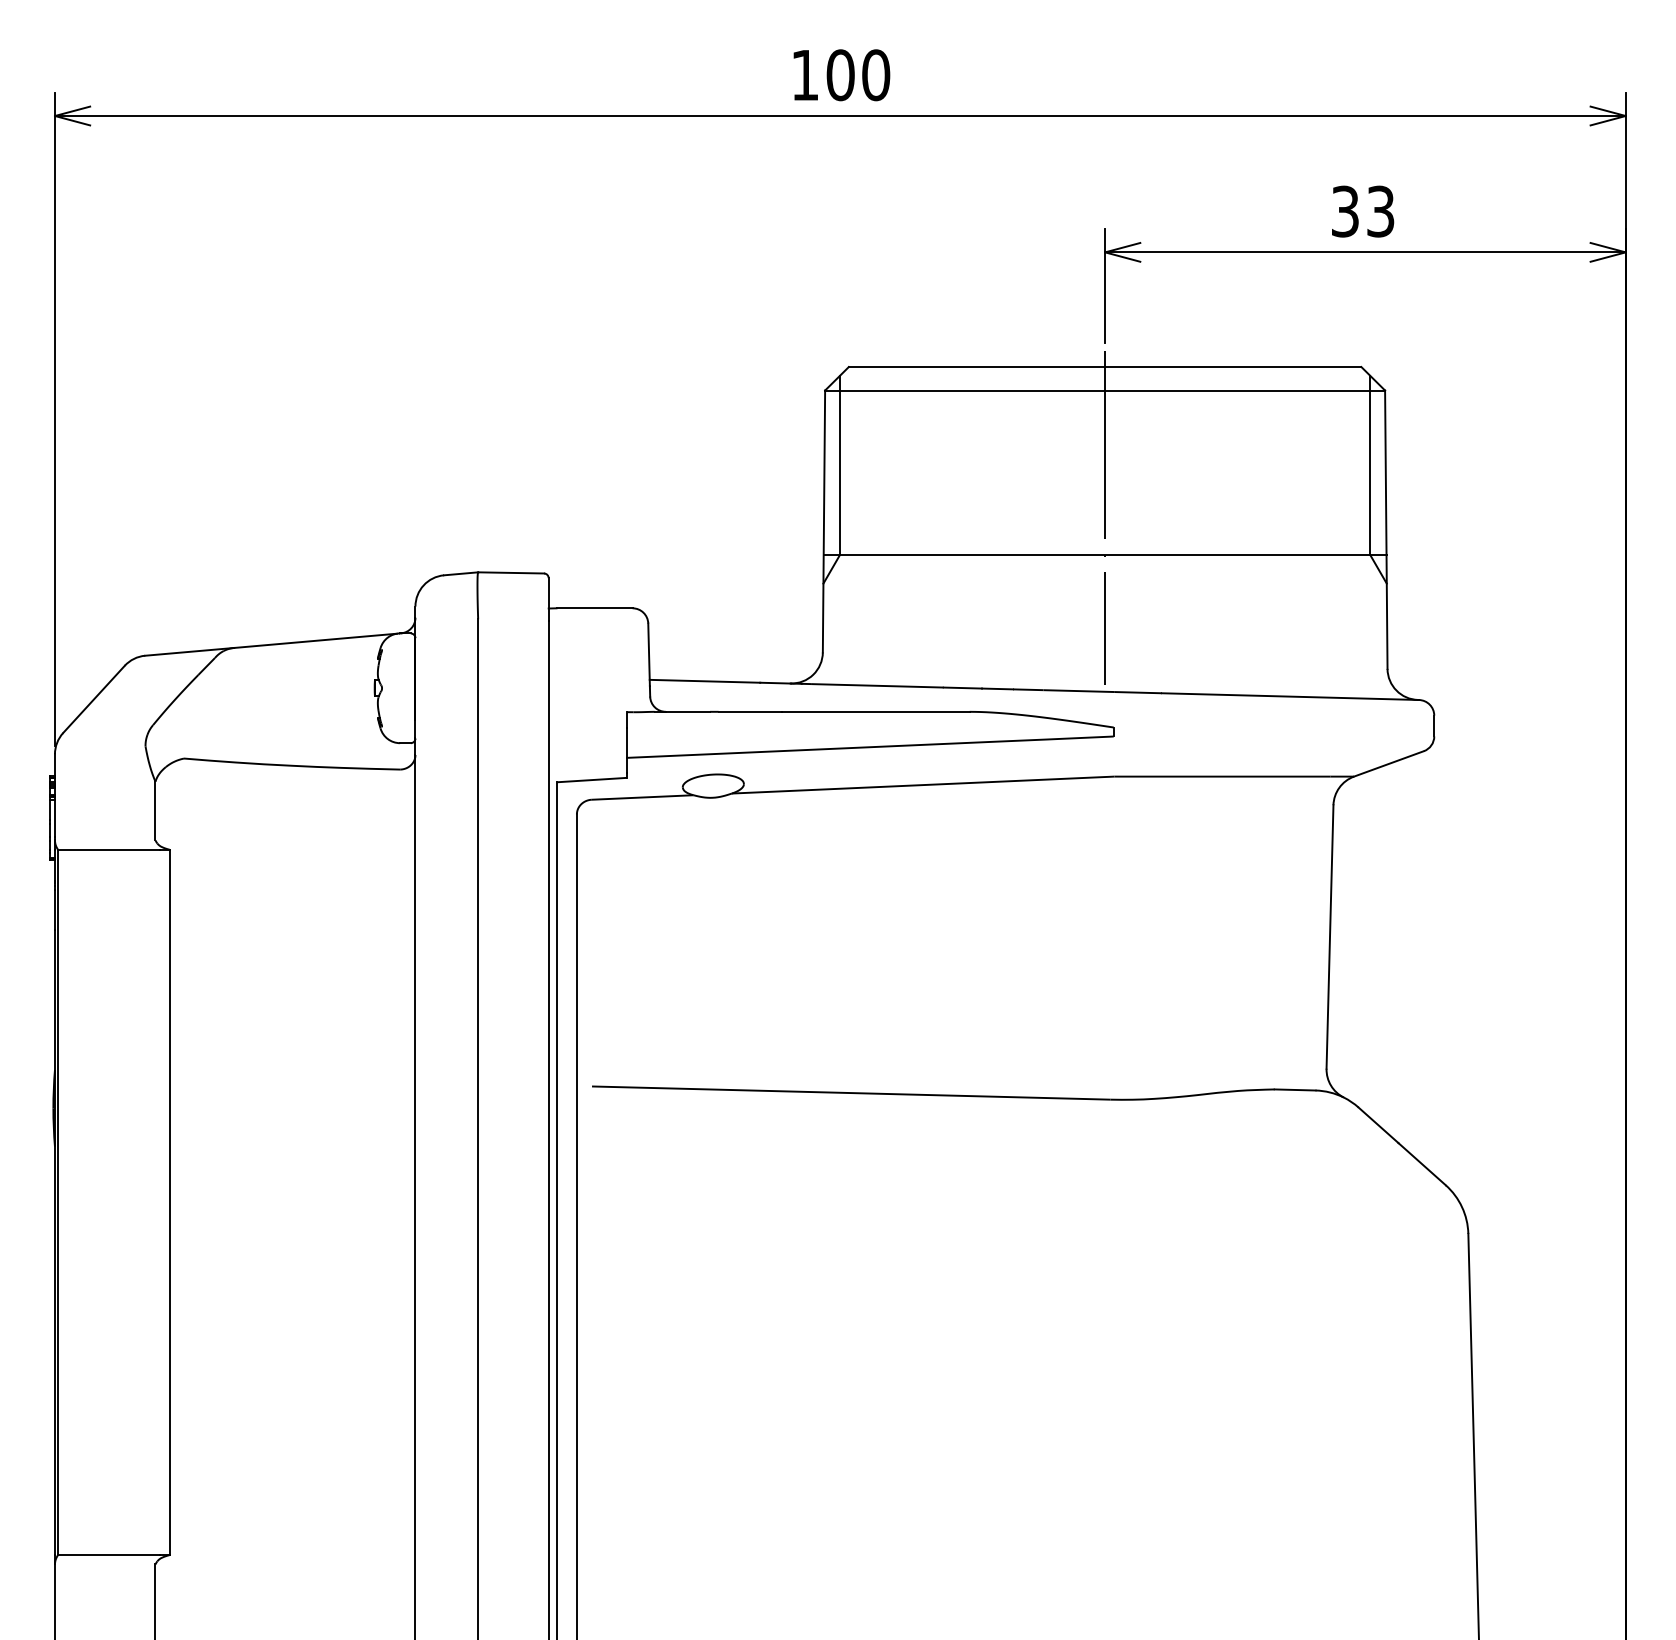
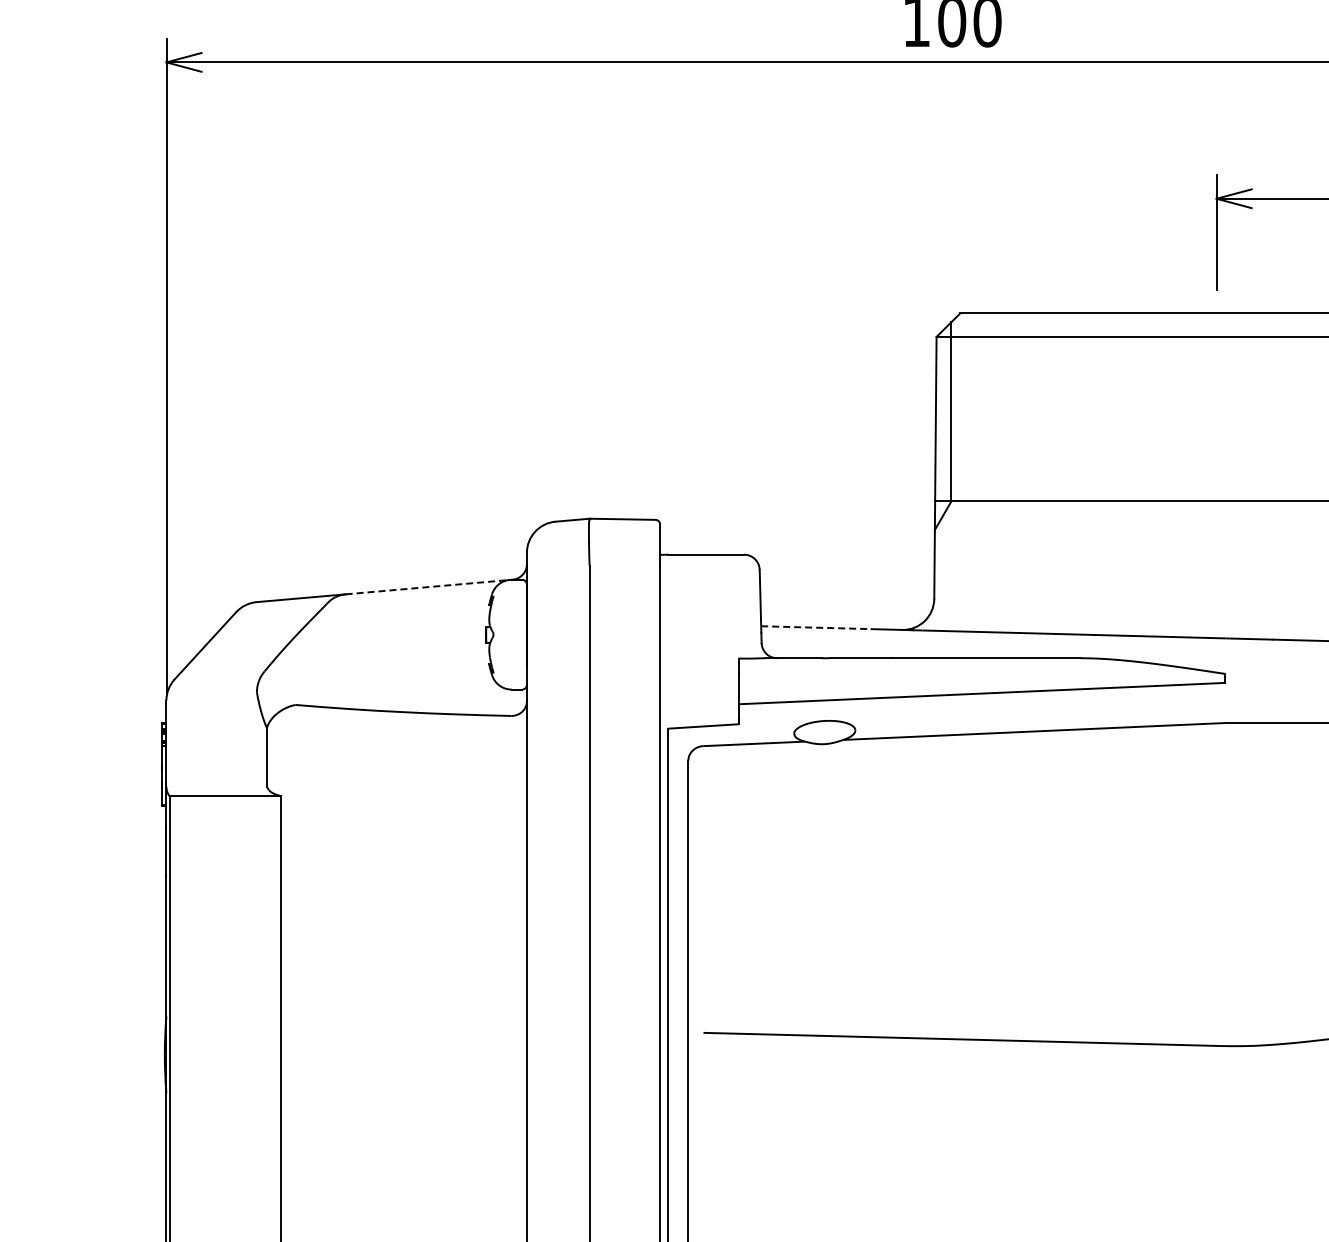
line: (1105, 517) -> (1216, 463), removed
line: (315, 640) -> (426, 586), solid -> dashed
line: (705, 681) -> (816, 627), solid -> dashed

